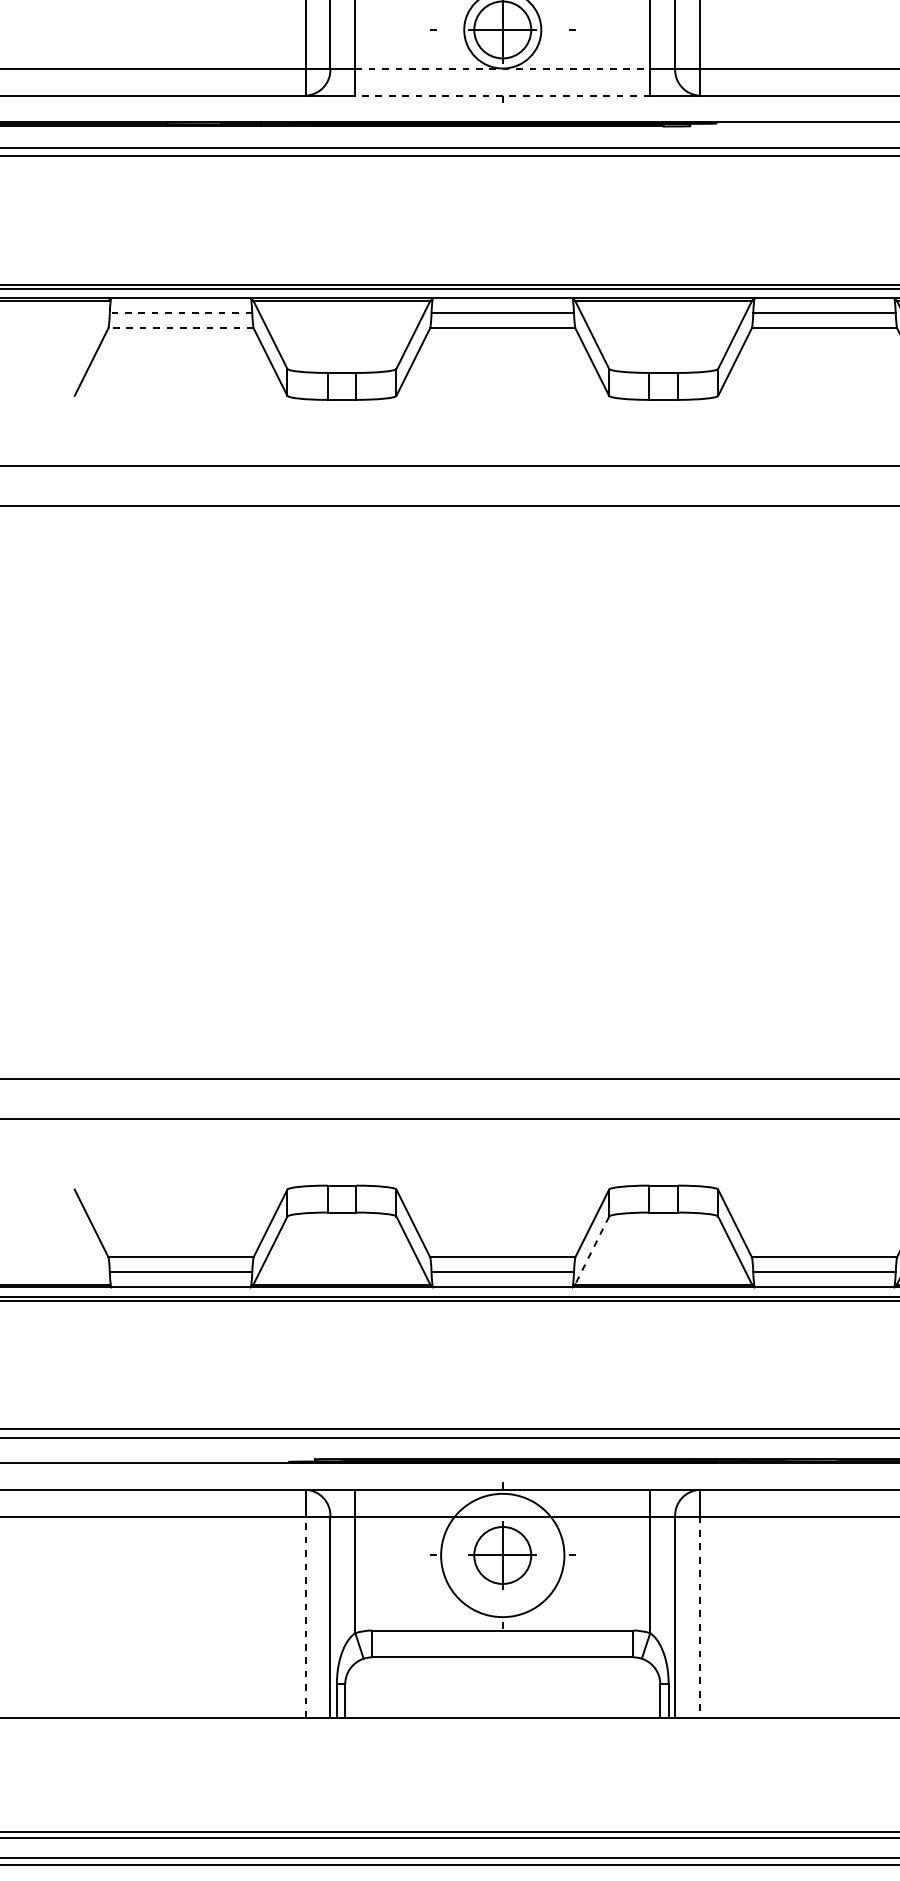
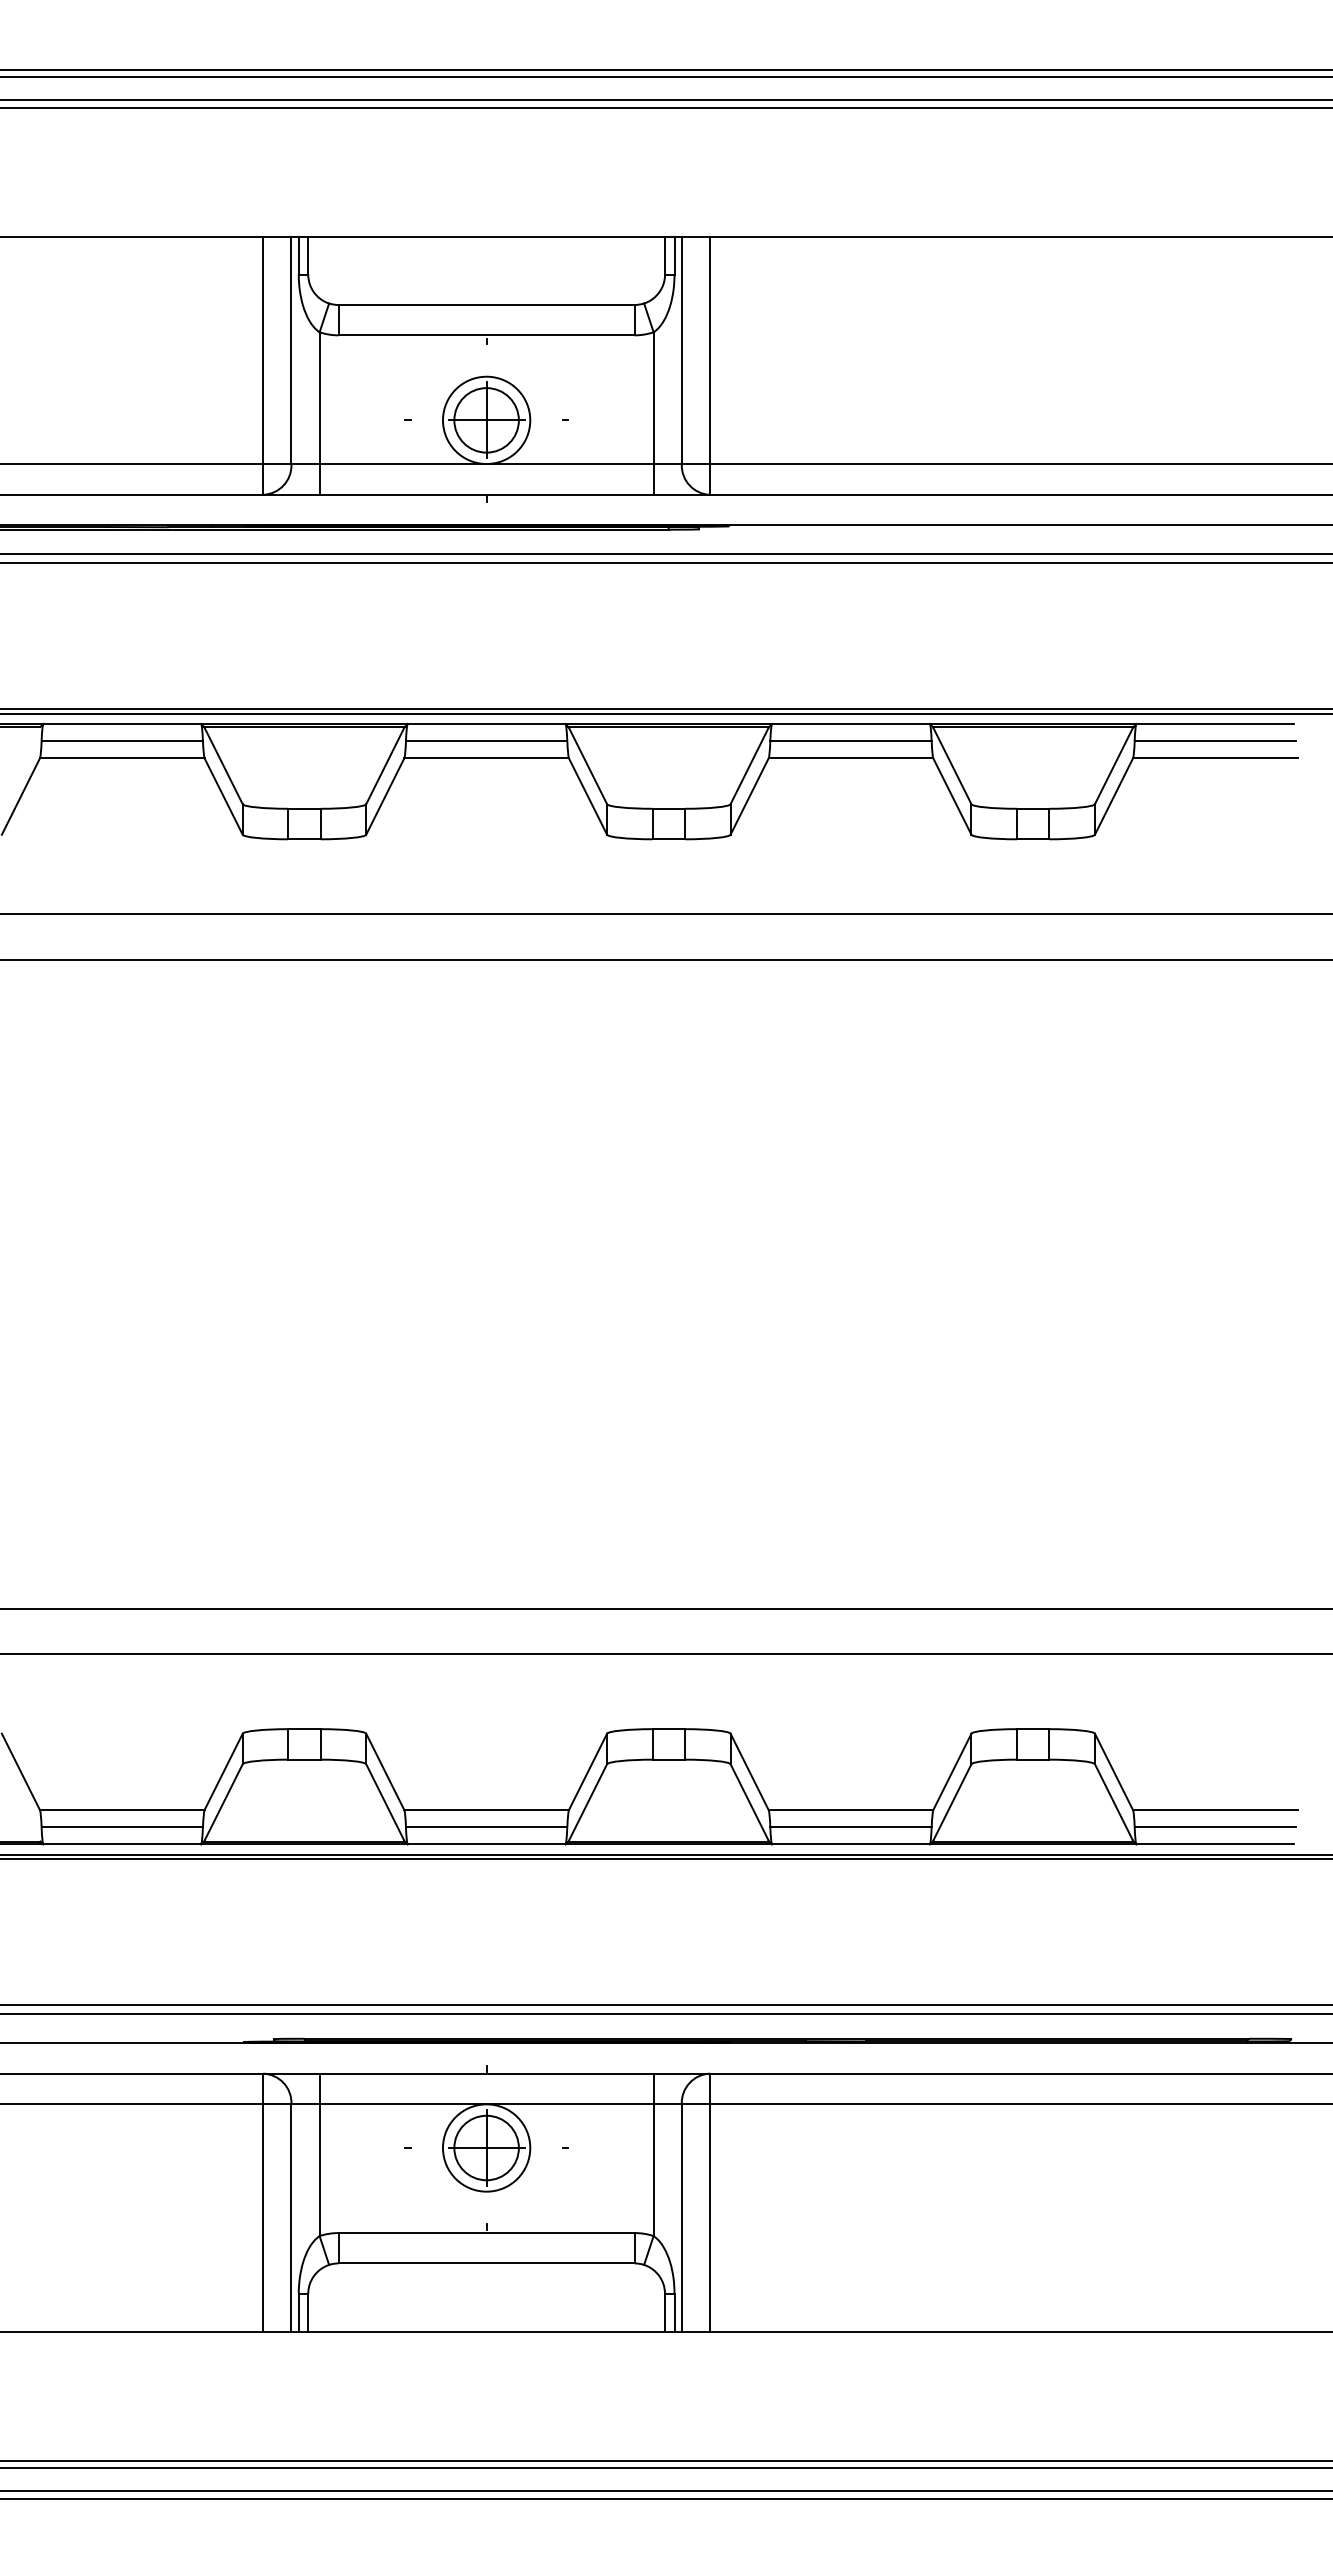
line: (502, 68) -> (486, 464), dashed -> solid
line: (502, 95) -> (486, 494), dashed -> solid
line: (181, 313) -> (122, 741), dashed -> solid
line: (180, 328) -> (121, 758), dashed -> solid
line: (592, 1250) -> (588, 1802), dashed -> solid
circle: (502, 1555) -> (486, 2147), size x0.62
line: (305, 1616) -> (263, 2217), dashed -> solid
line: (699, 1616) -> (709, 2217), dashed -> solid

